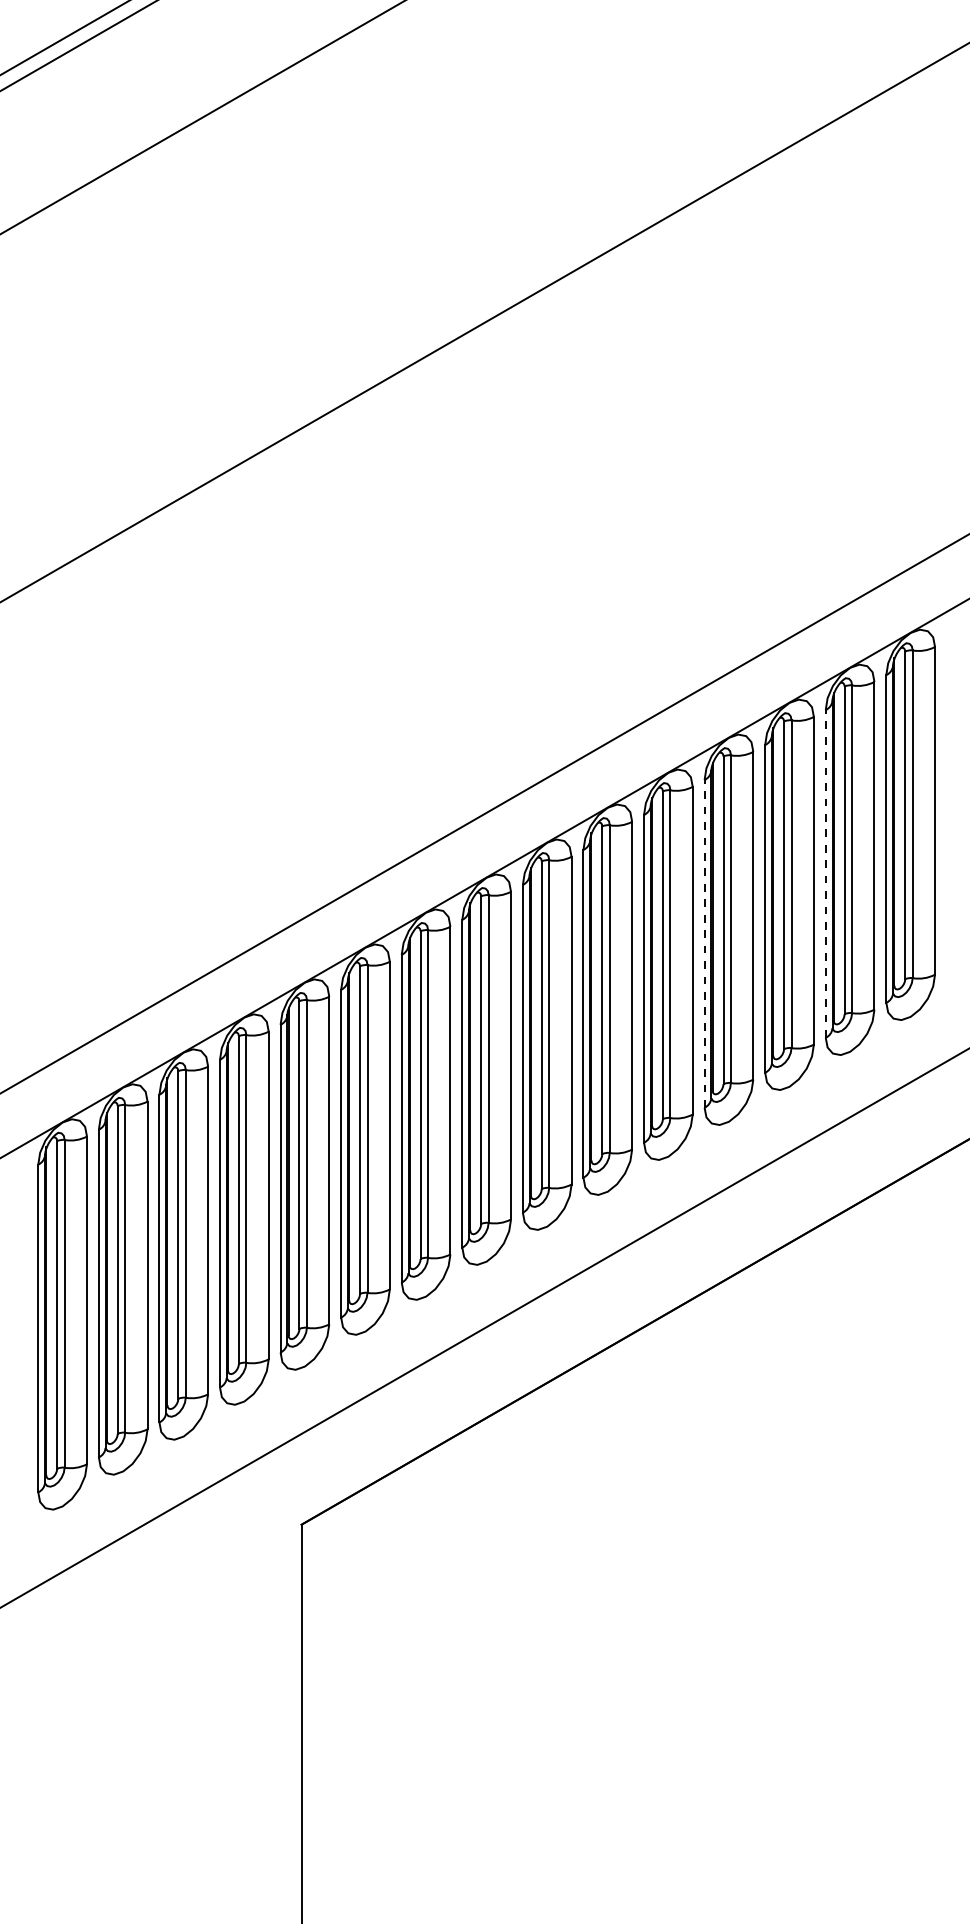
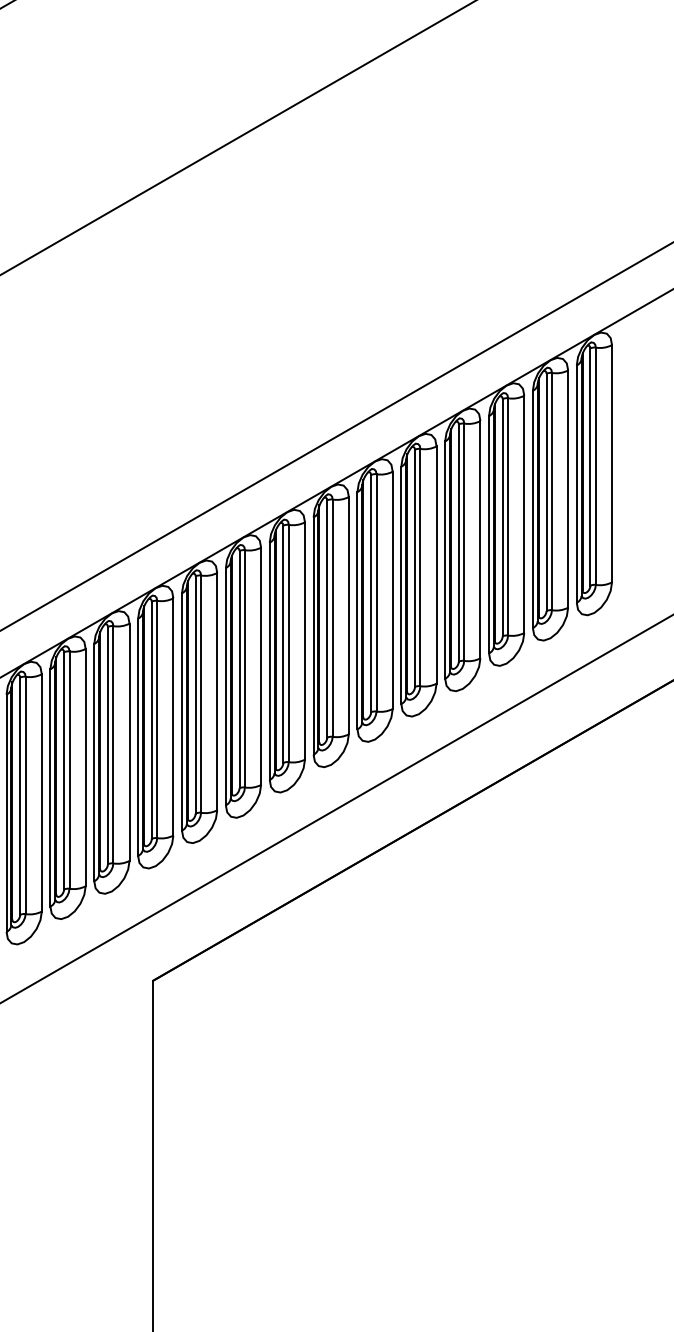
line: (825, 873) -> (532, 509), dashed -> solid
line: (704, 943) -> (445, 559), dashed -> solid

